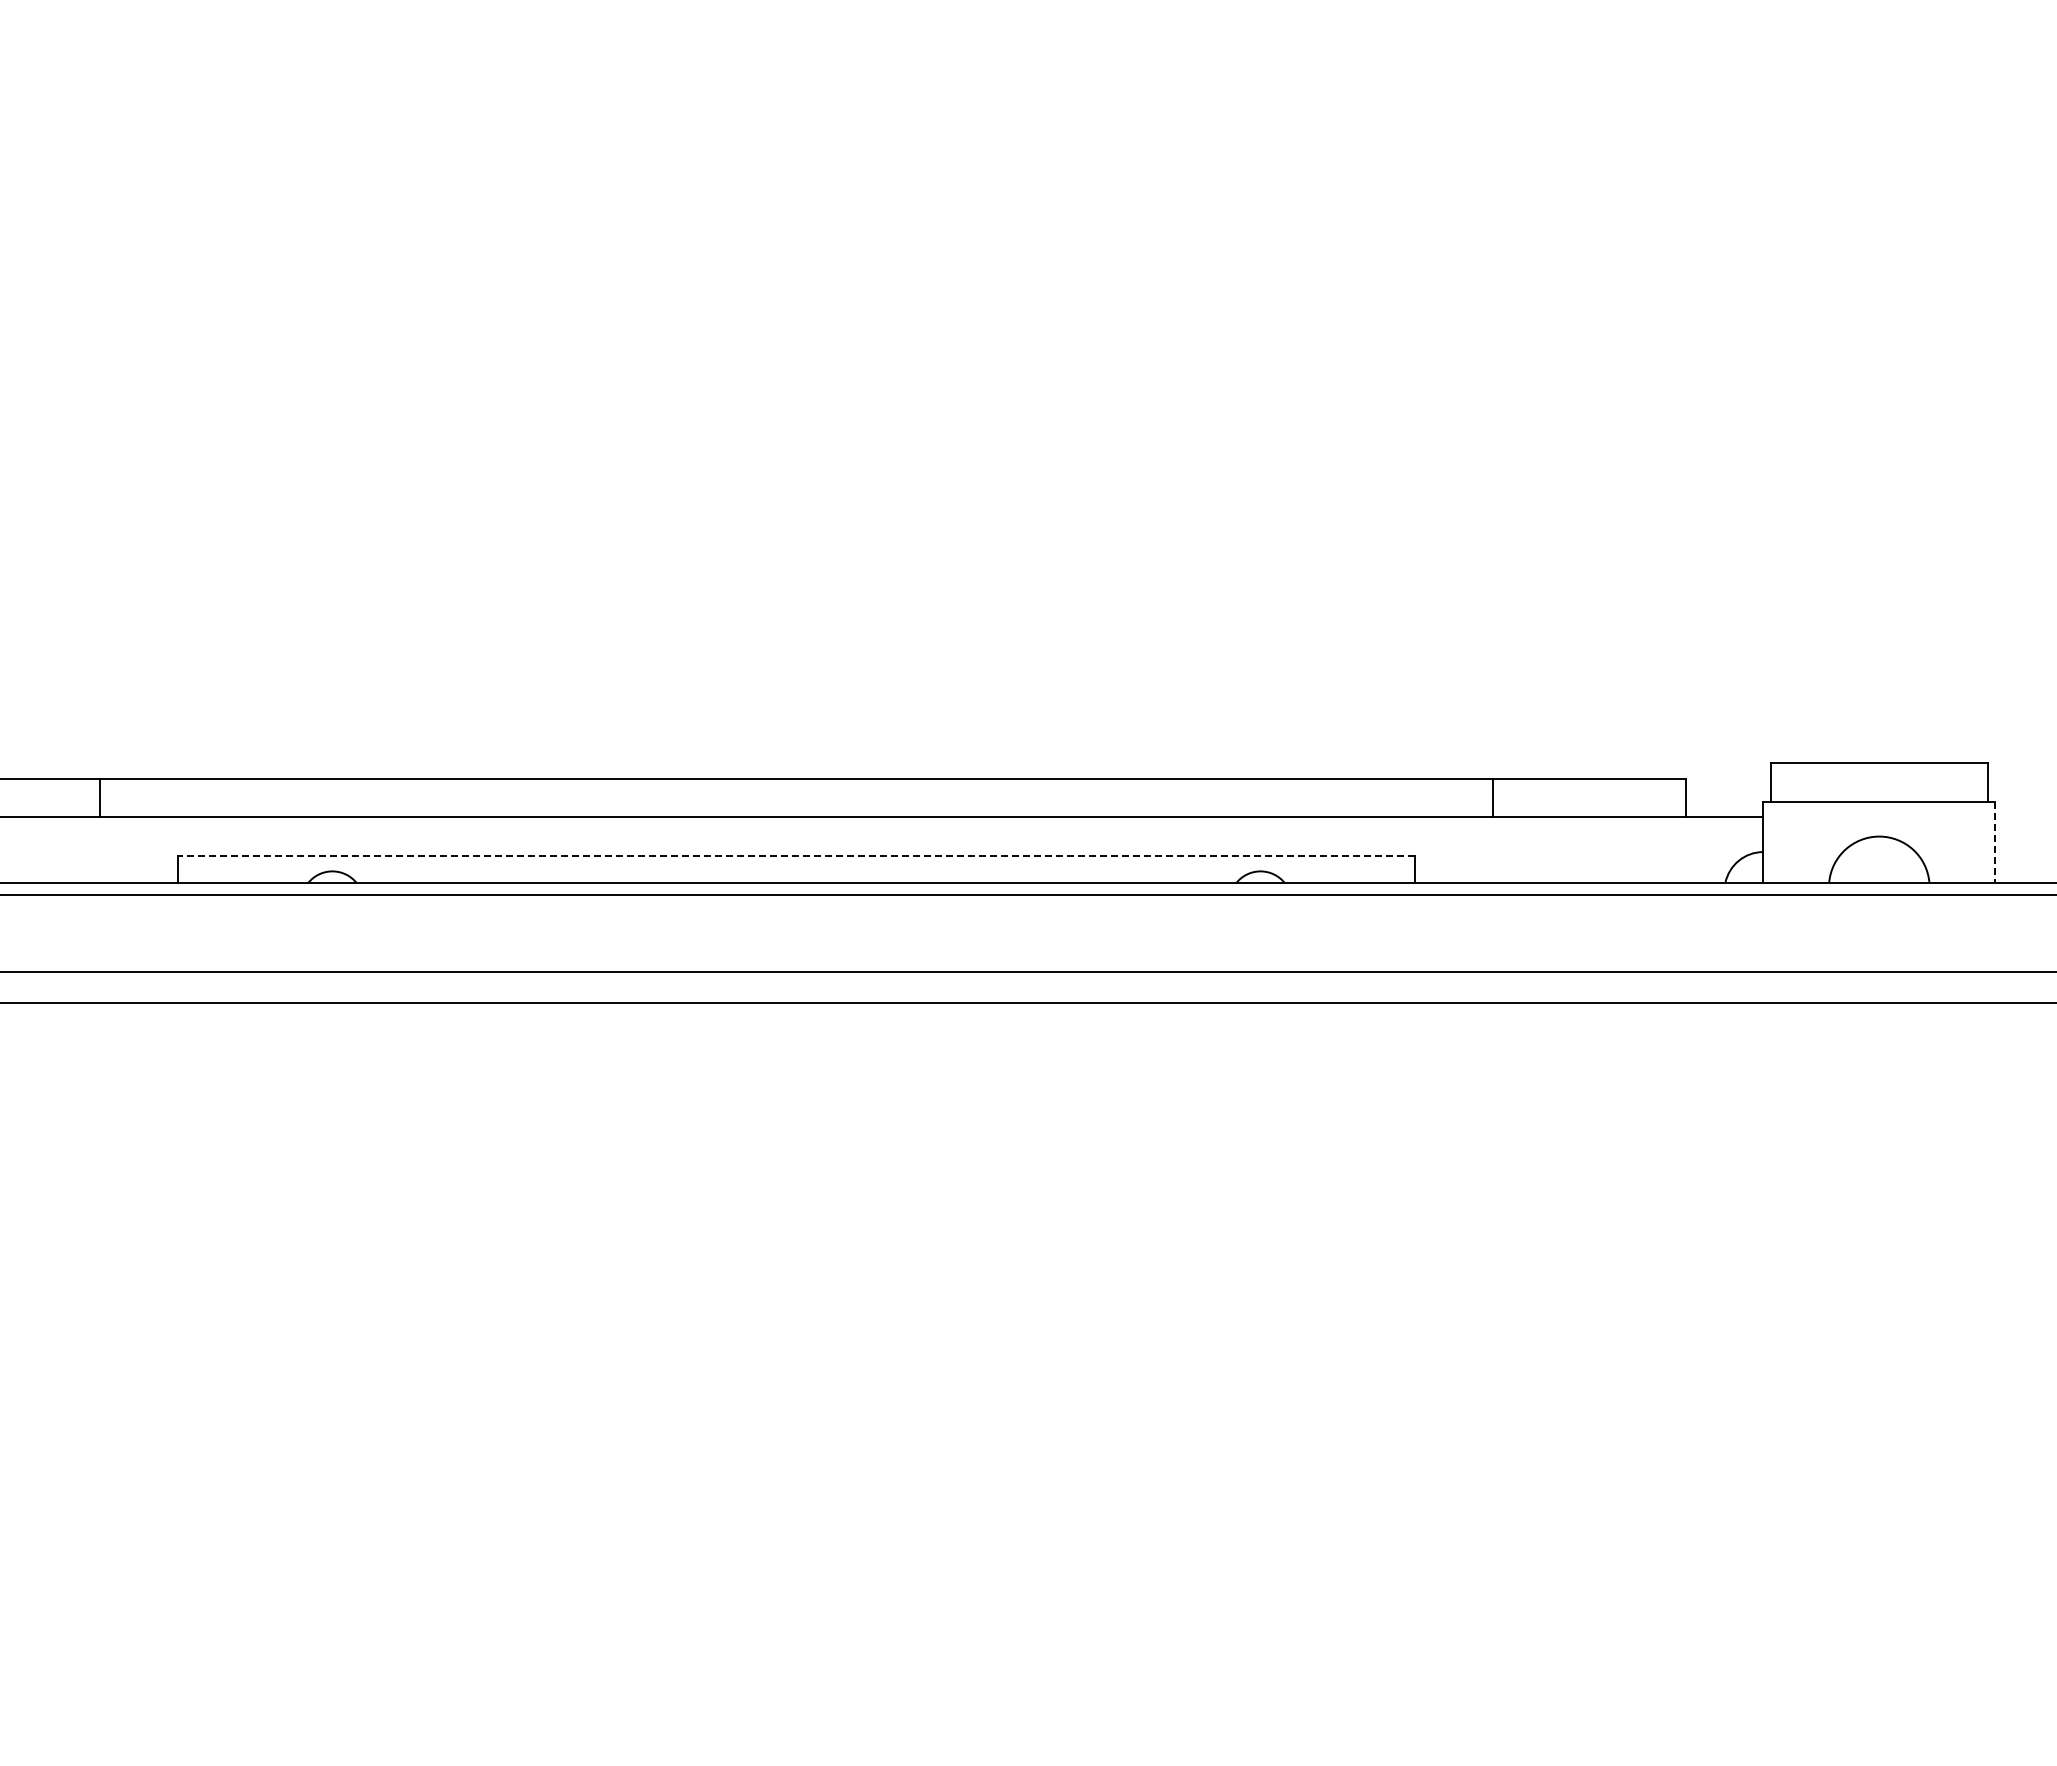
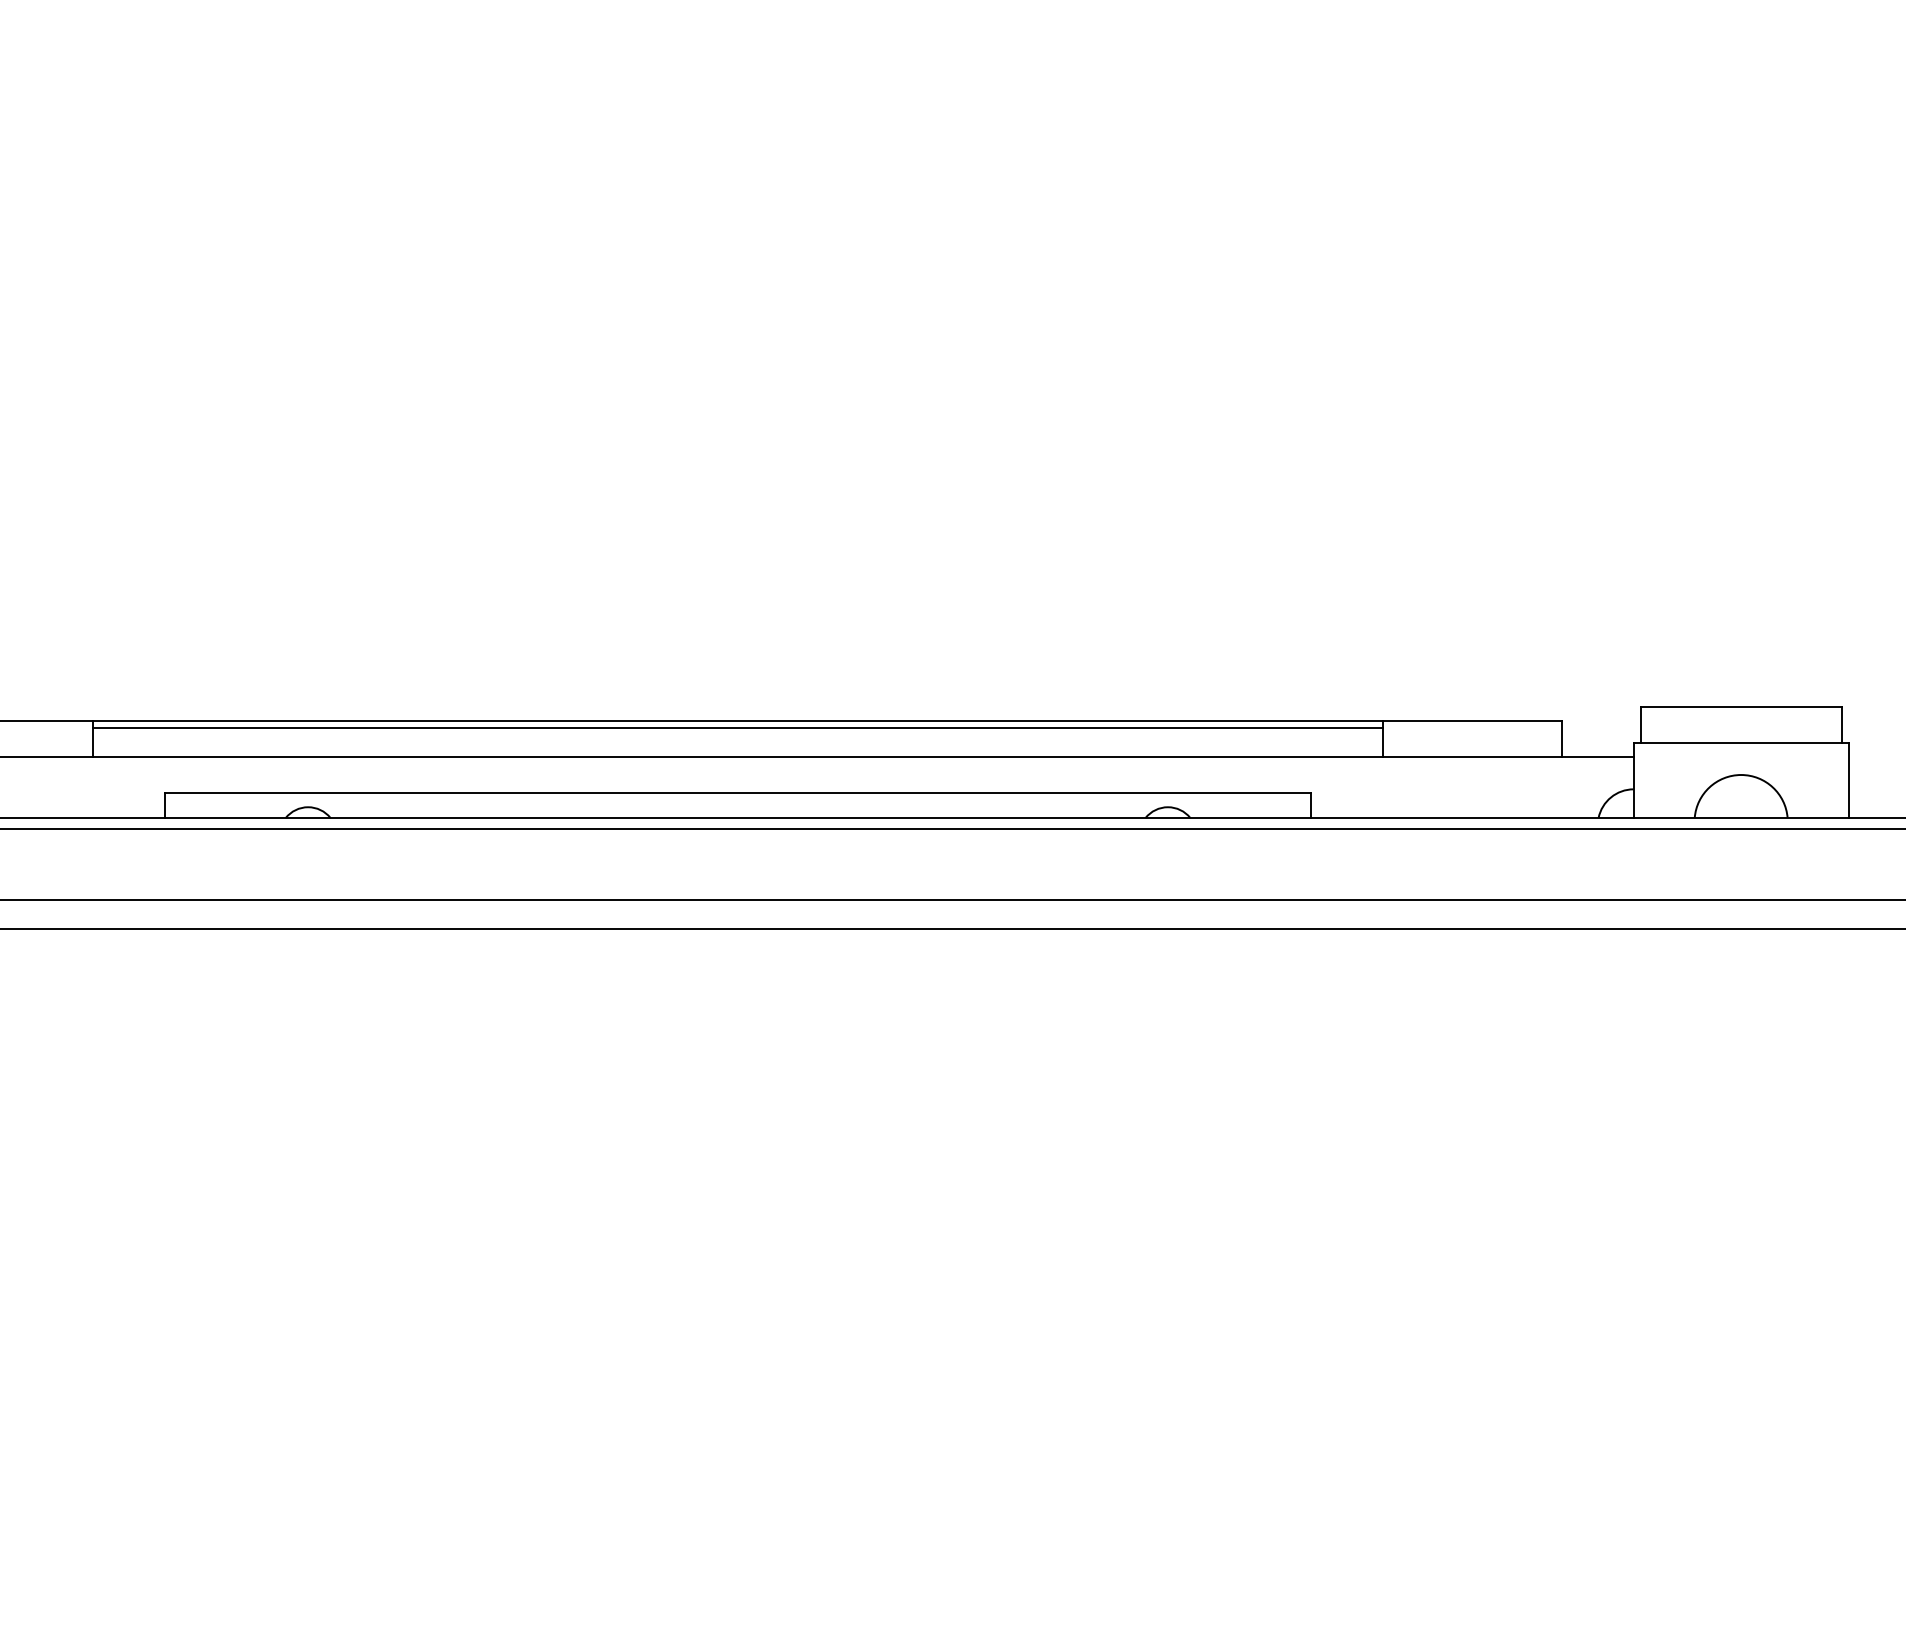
line: (796, 786) -> (738, 728), added
line: (1995, 842) -> (1848, 780), dashed -> solid
line: (796, 855) -> (738, 792), dashed -> solid

